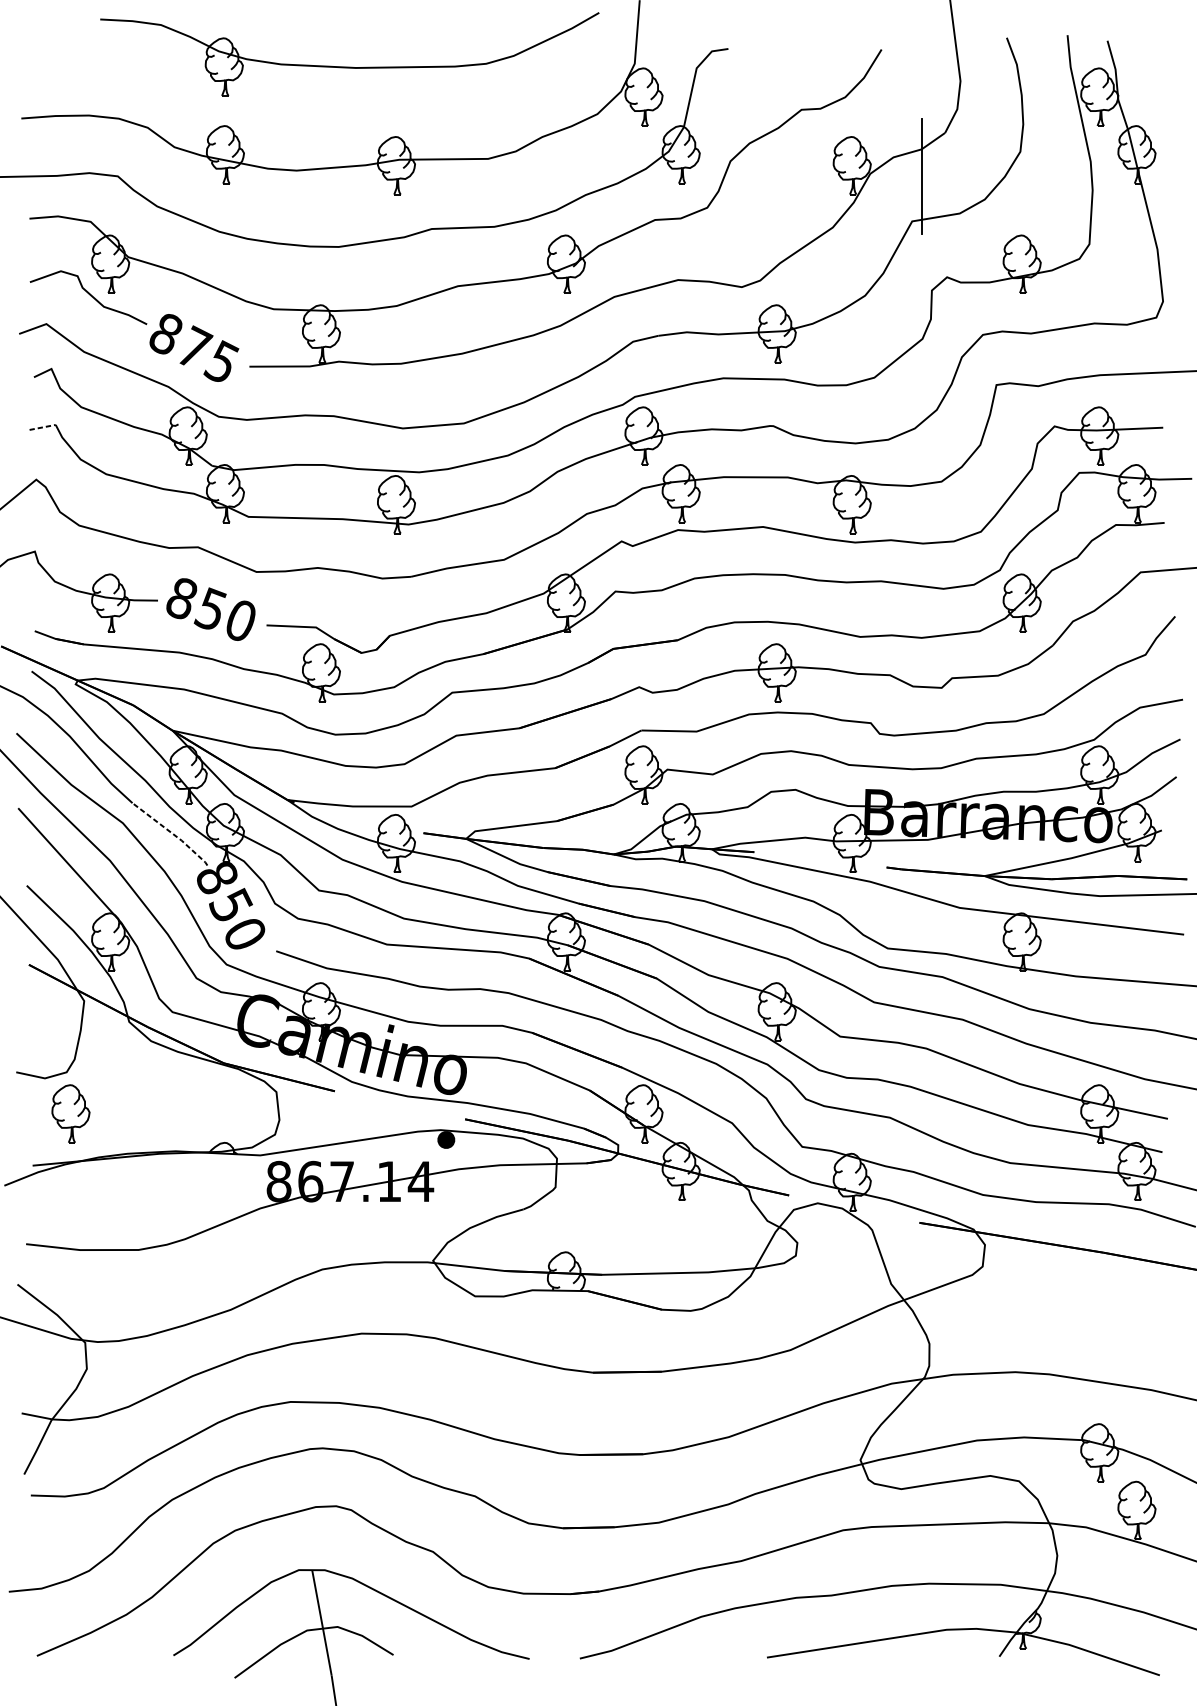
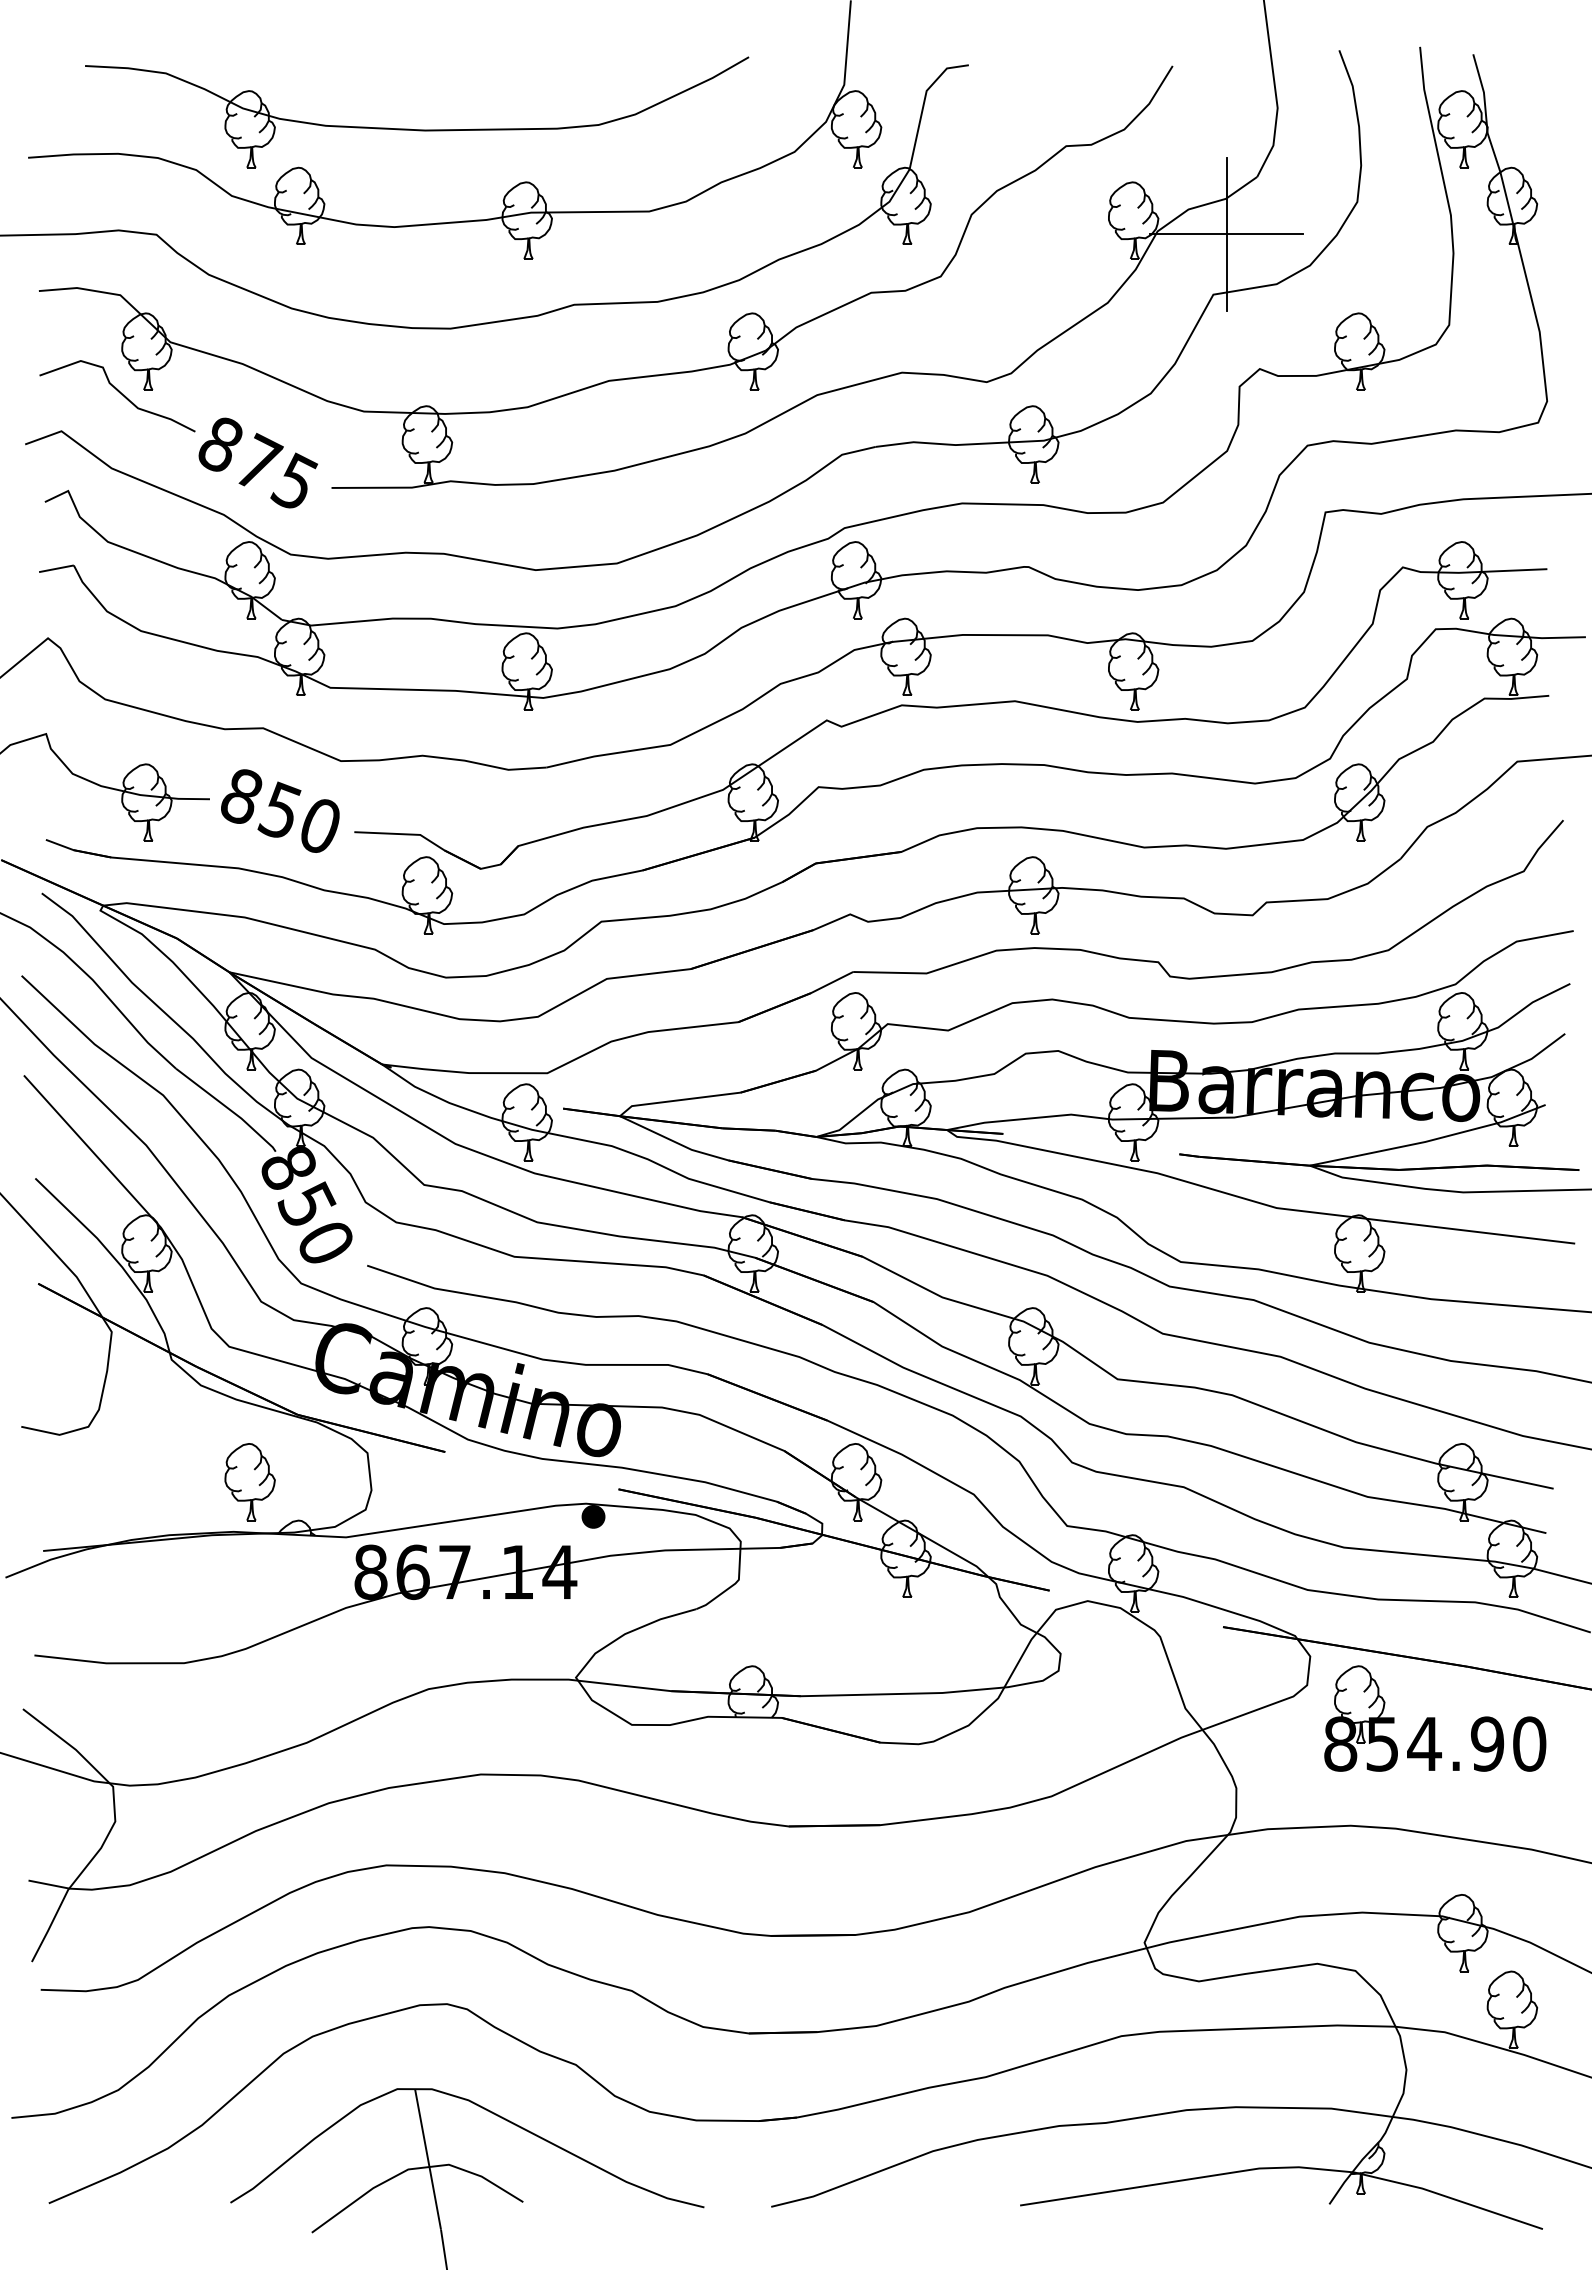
part: (350, 67) -> (417, 129), moved
line: (922, 176) -> (1226, 234), added
line: (42, 427) -> (56, 568), dashed -> solid
line: (171, 833) -> (228, 1108), dashed -> solid
part: (70, 1114) -> (249, 1482), moved
part: (1079, 1291) -> (1435, 1718), added

